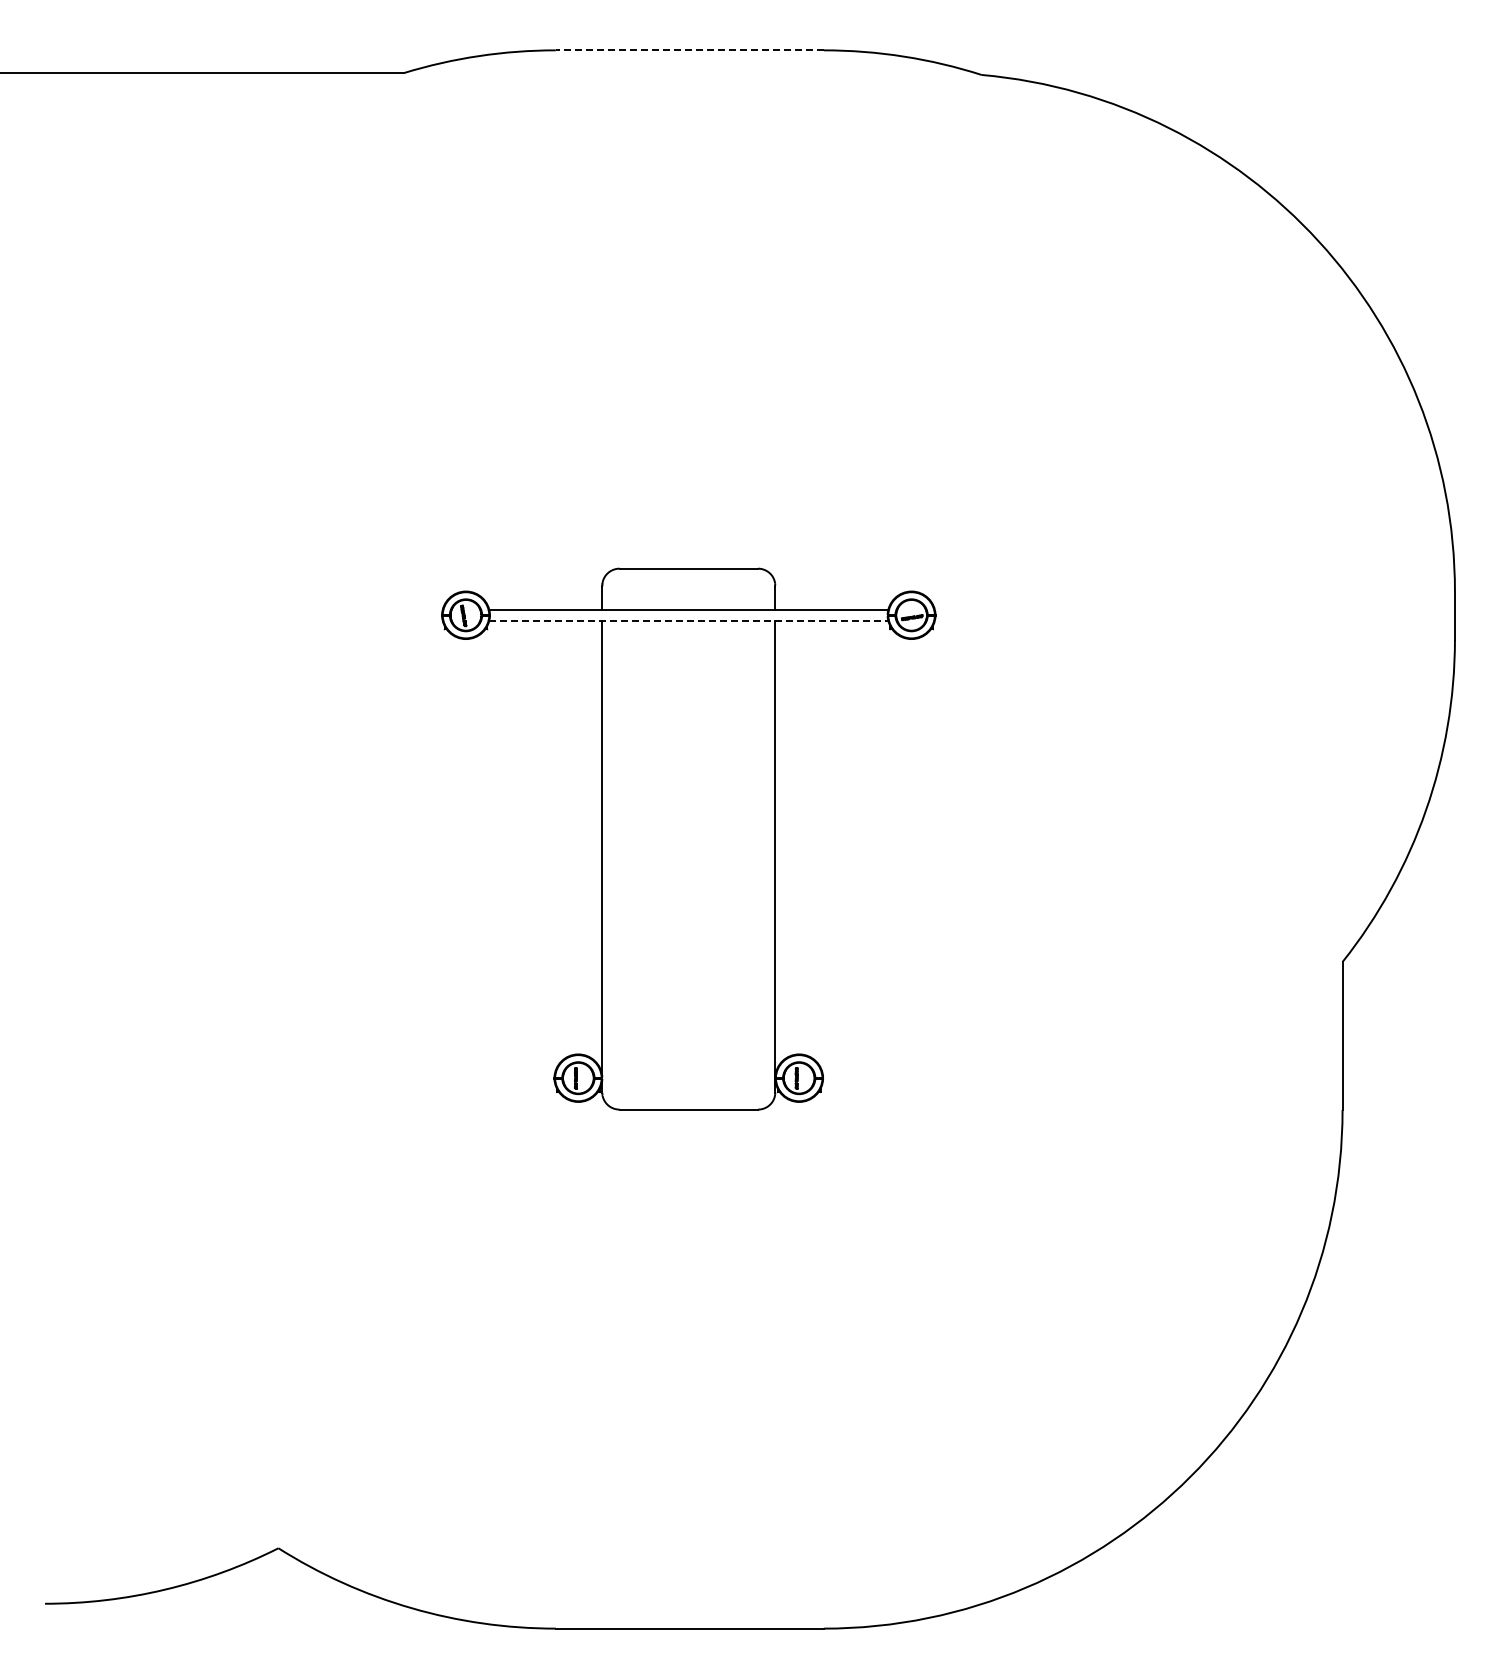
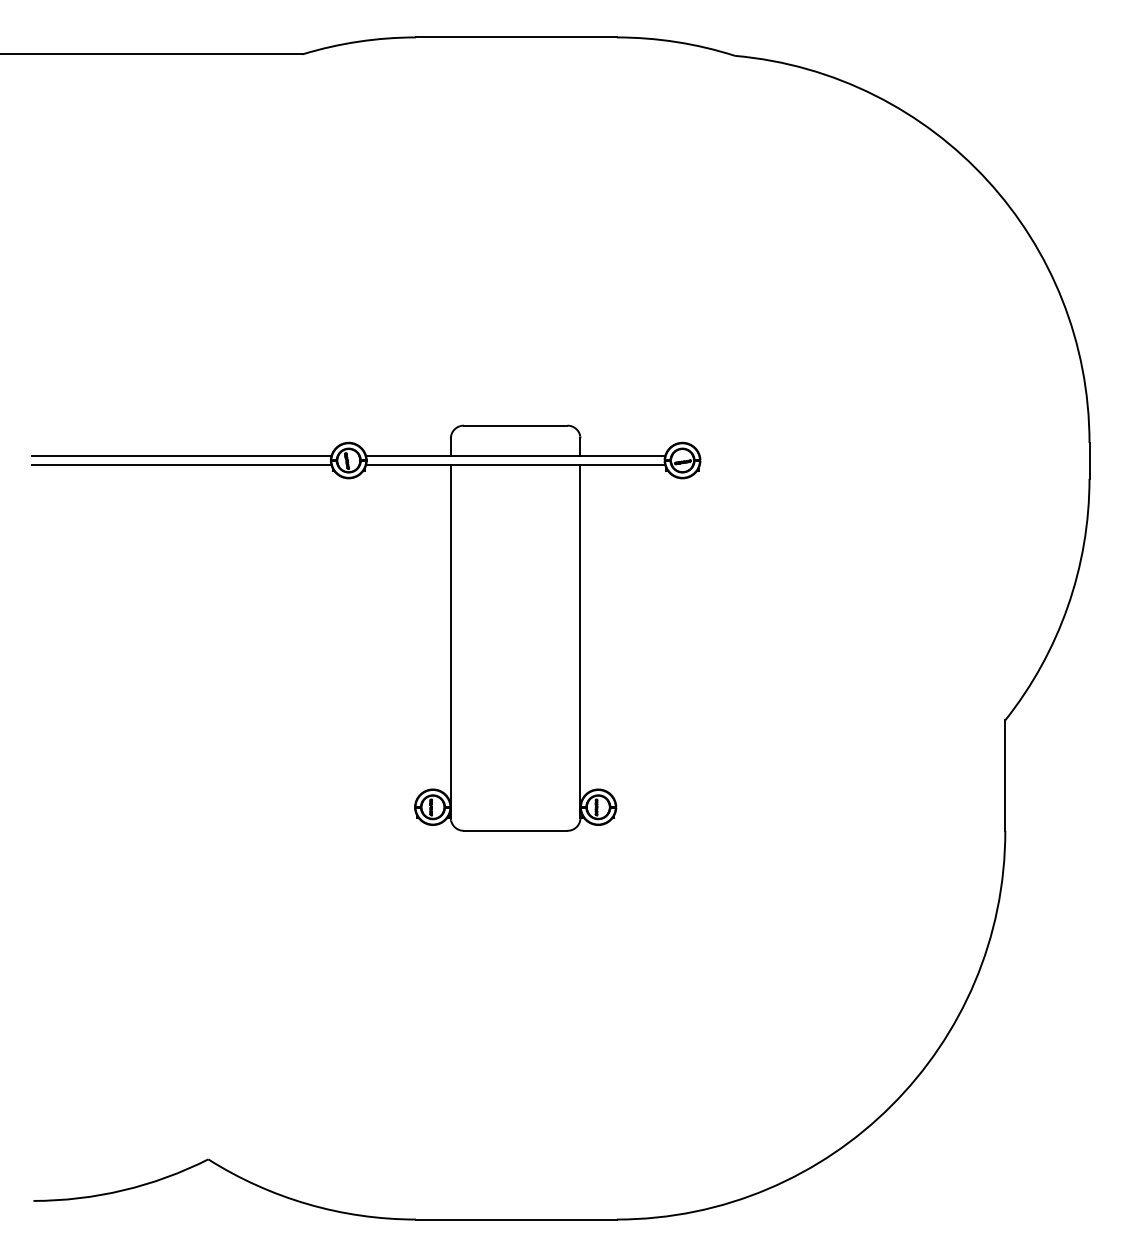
line: (689, 50) -> (516, 37), dashed -> solid
line: (242, 609) -> (181, 456), added
line: (242, 621) -> (181, 465), added
line: (688, 621) -> (515, 465), dashed -> solid

